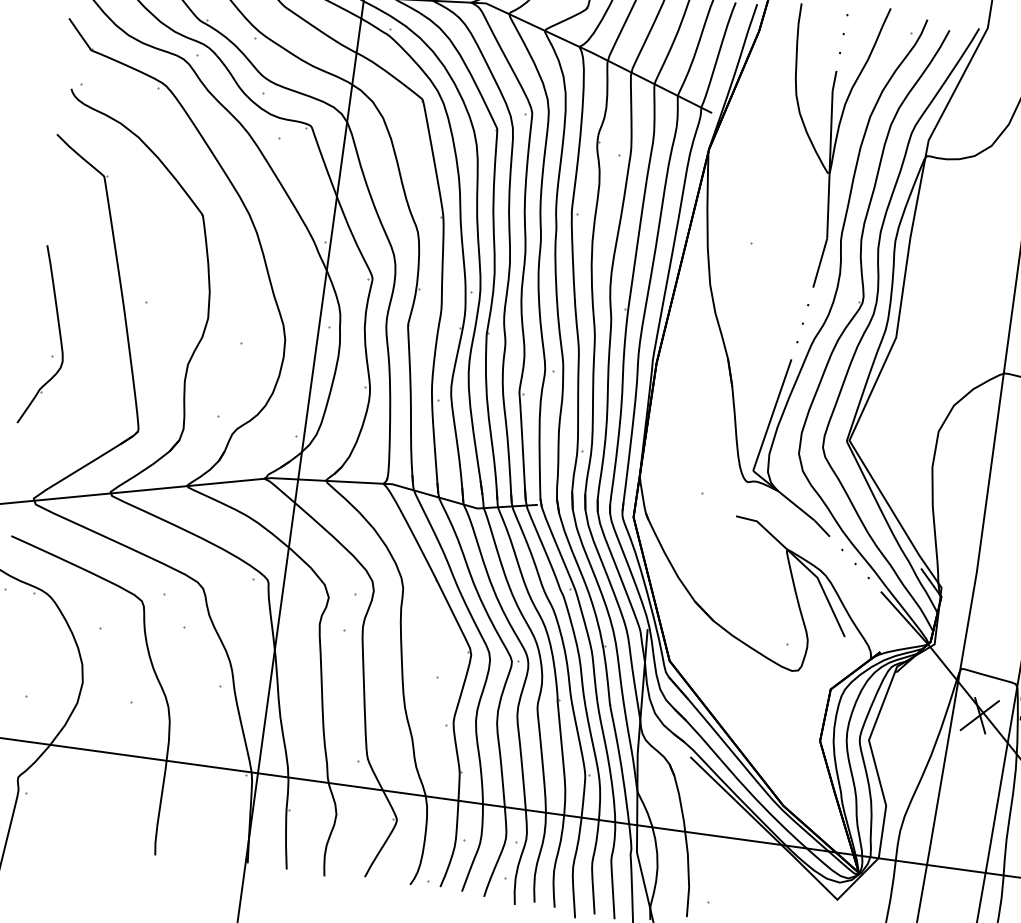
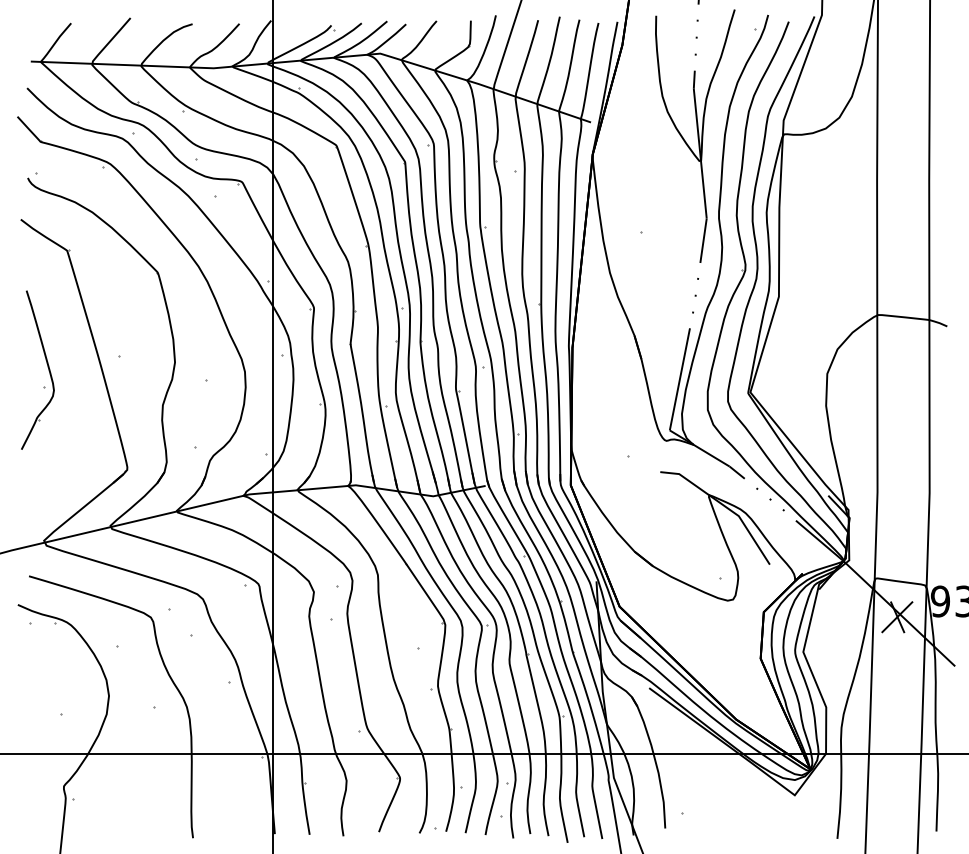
part: (58, 334) -> (47, 367), moved

